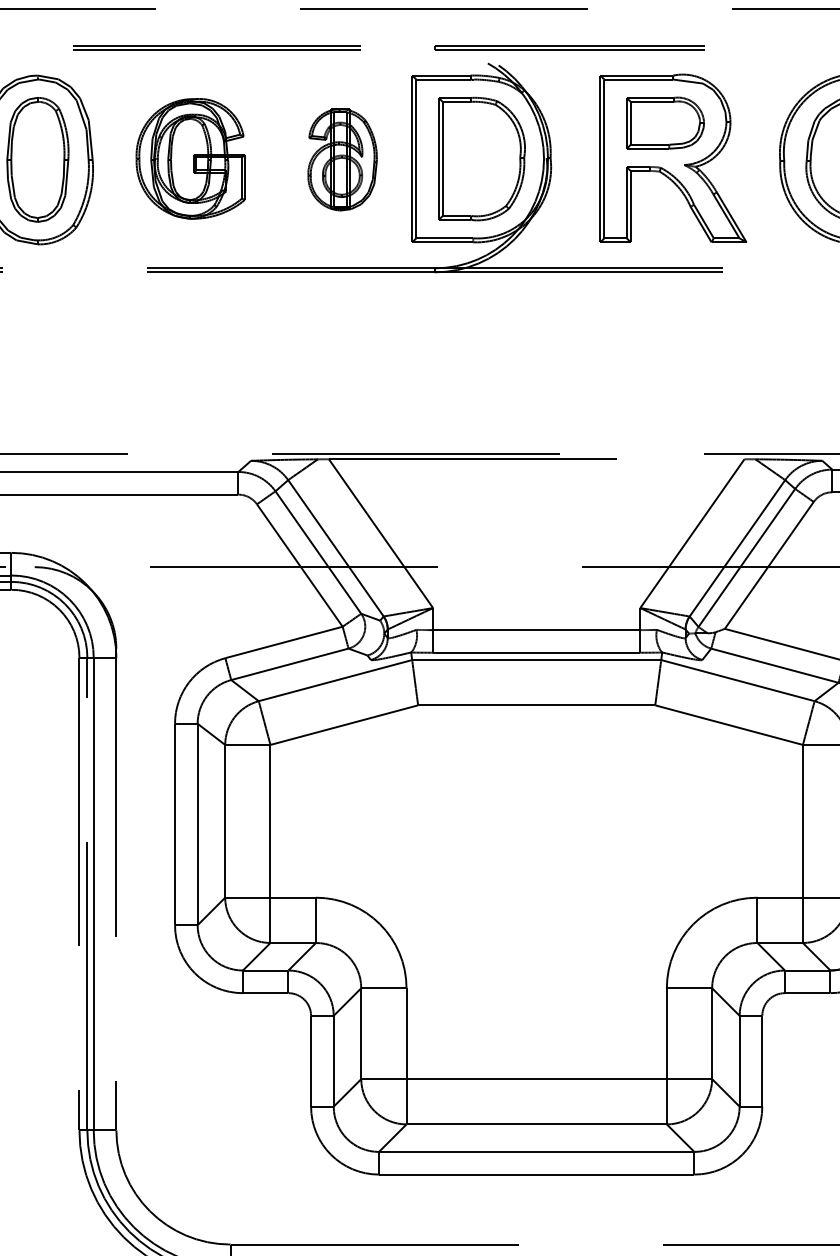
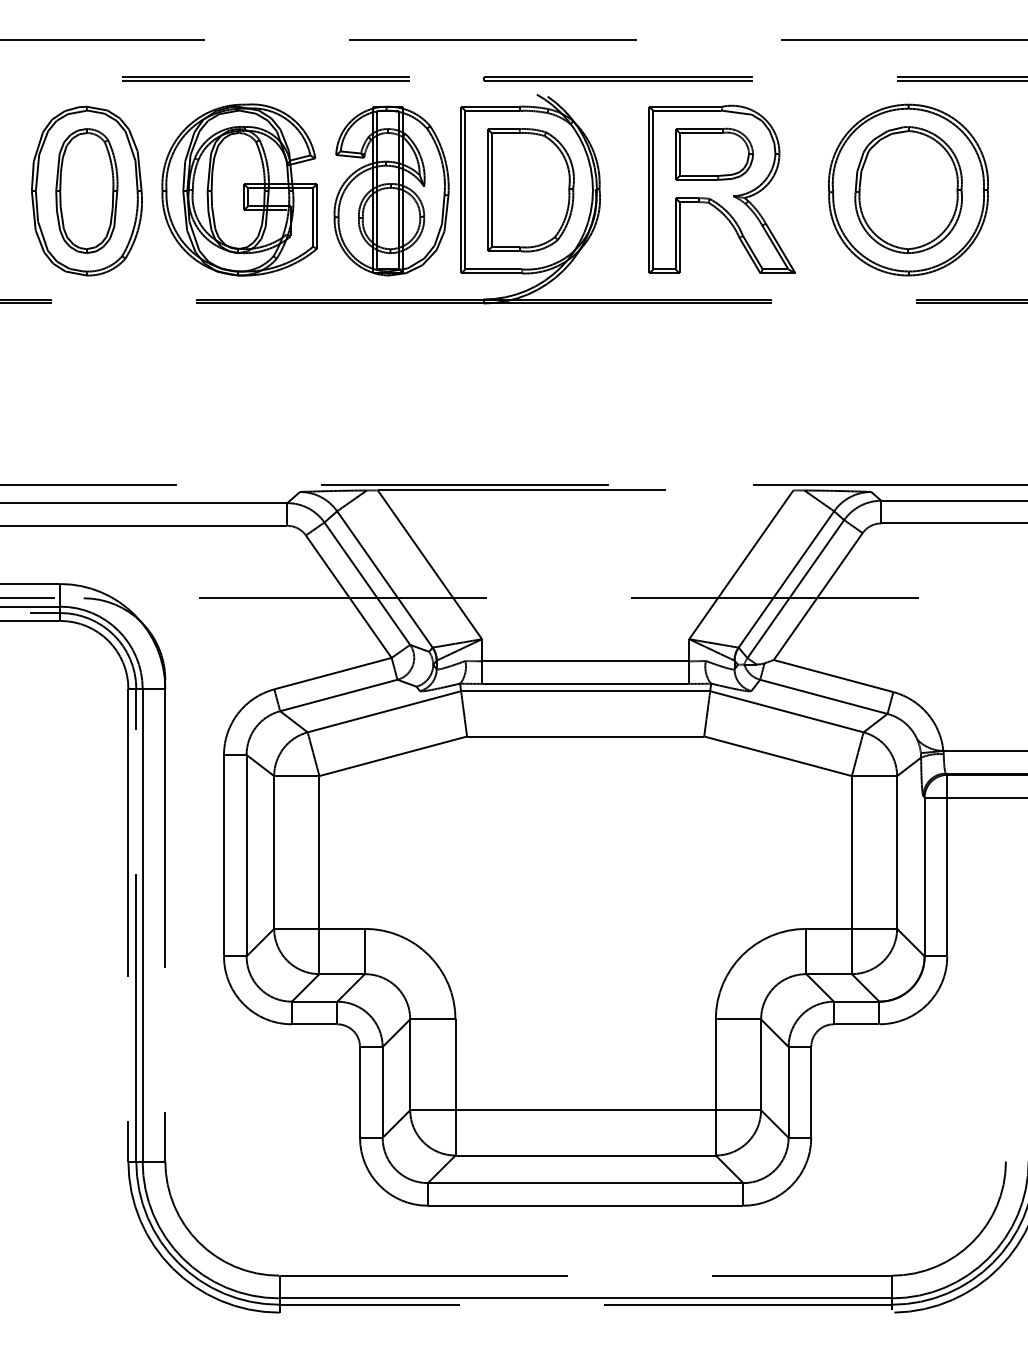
part: (190, 158) -> (239, 189), size x1.43
part: (342, 159) -> (391, 190), size x1.67

